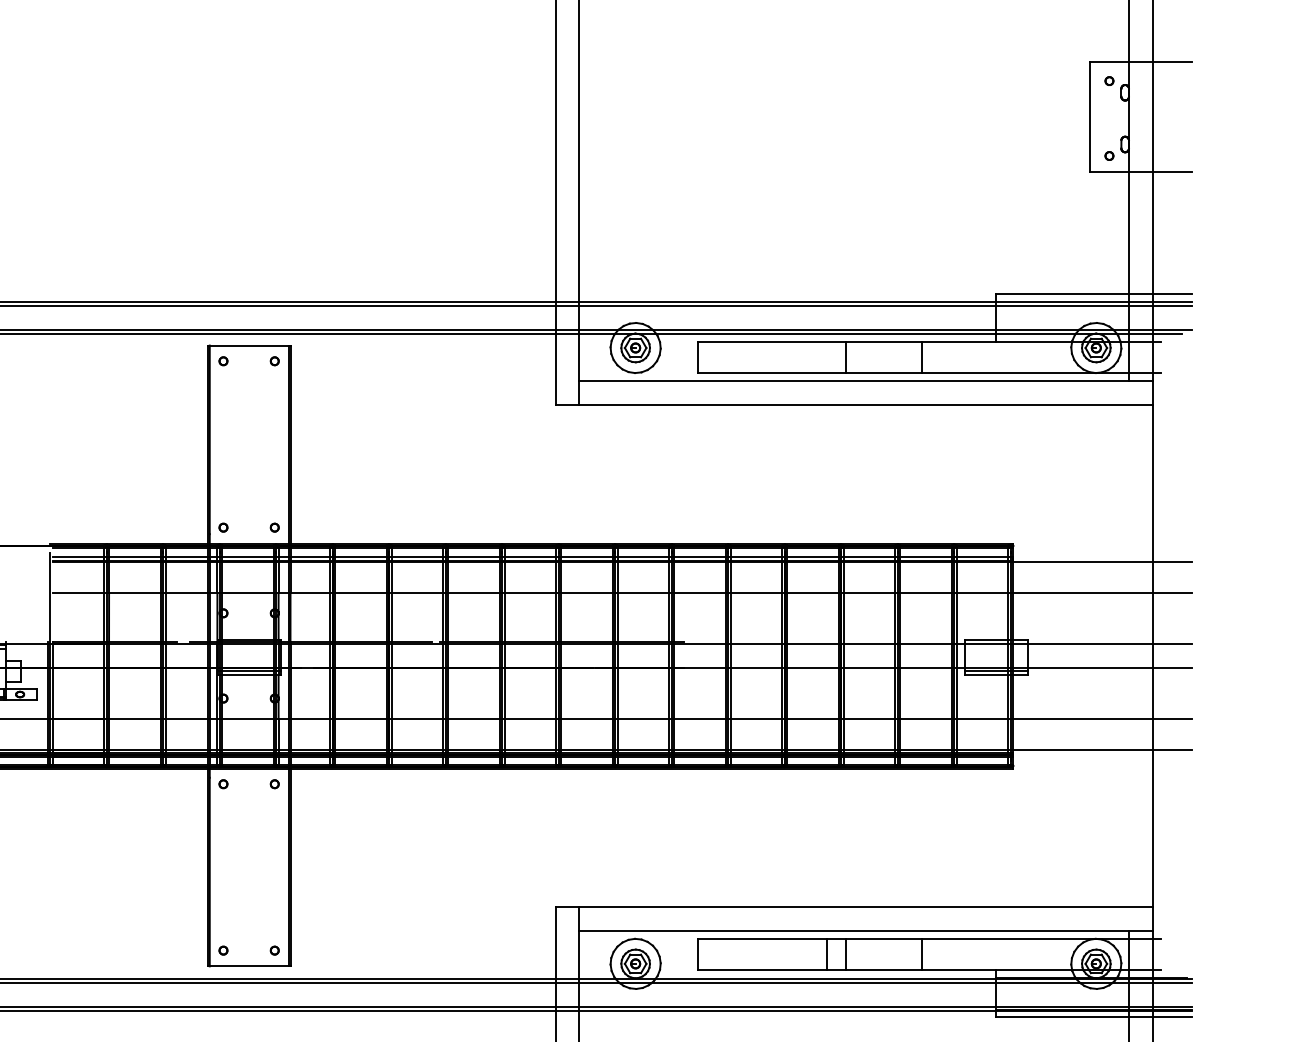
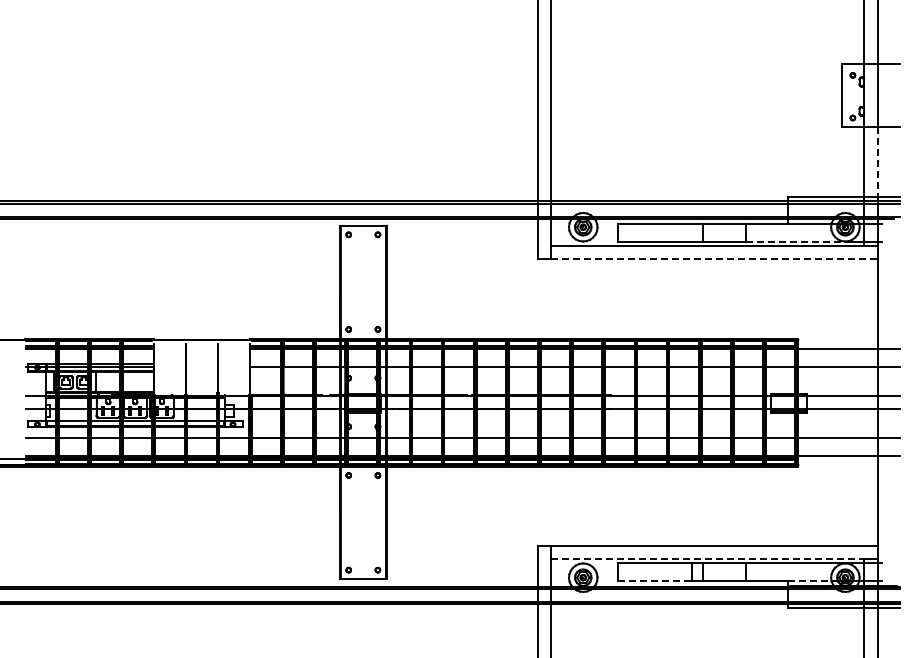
line: (1152, 232) -> (877, 161), solid -> dashed
line: (1010, 373) -> (796, 241), solid -> dashed
line: (866, 404) -> (714, 259), solid -> dashed
line: (853, 930) -> (707, 558), solid -> dashed
line: (762, 970) -> (655, 581), solid -> dashed
line: (1033, 970) -> (809, 581), solid -> dashed

